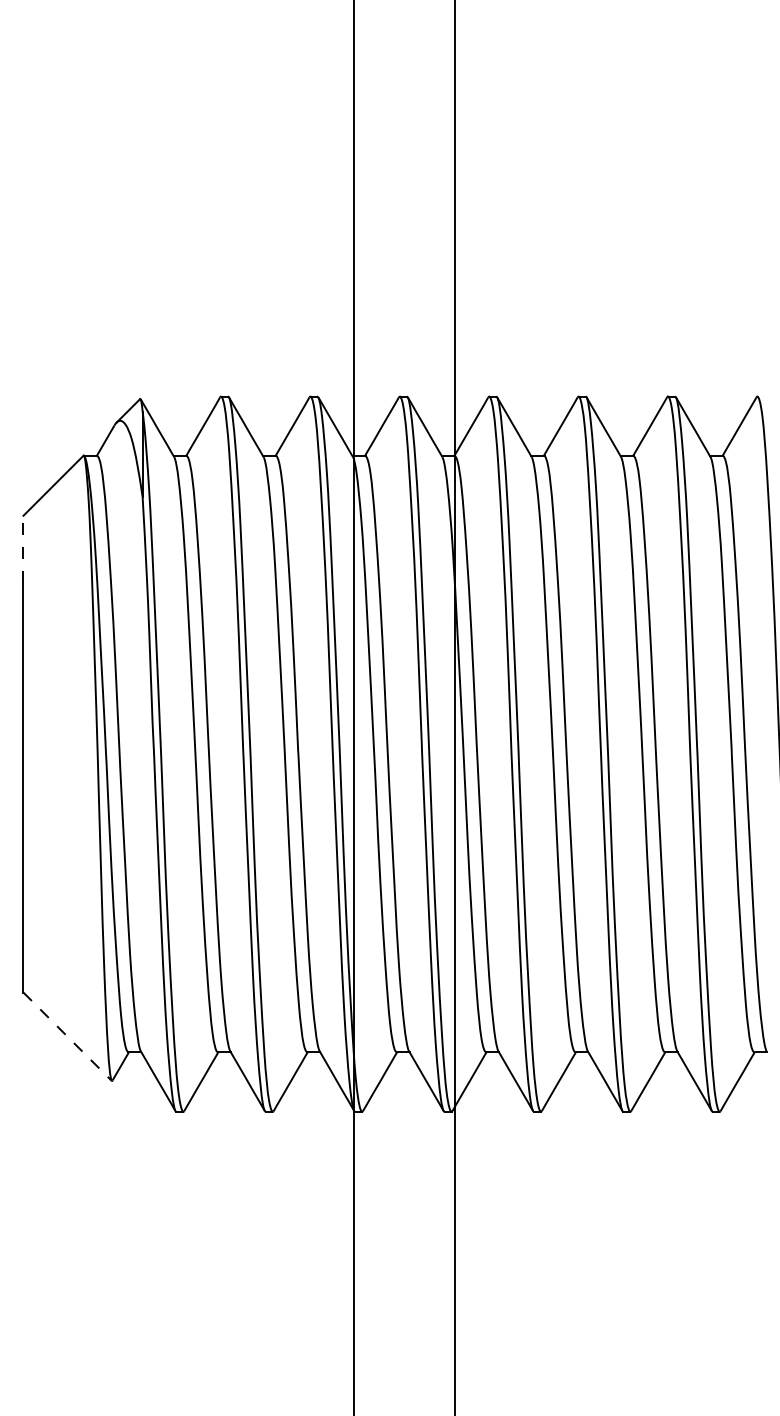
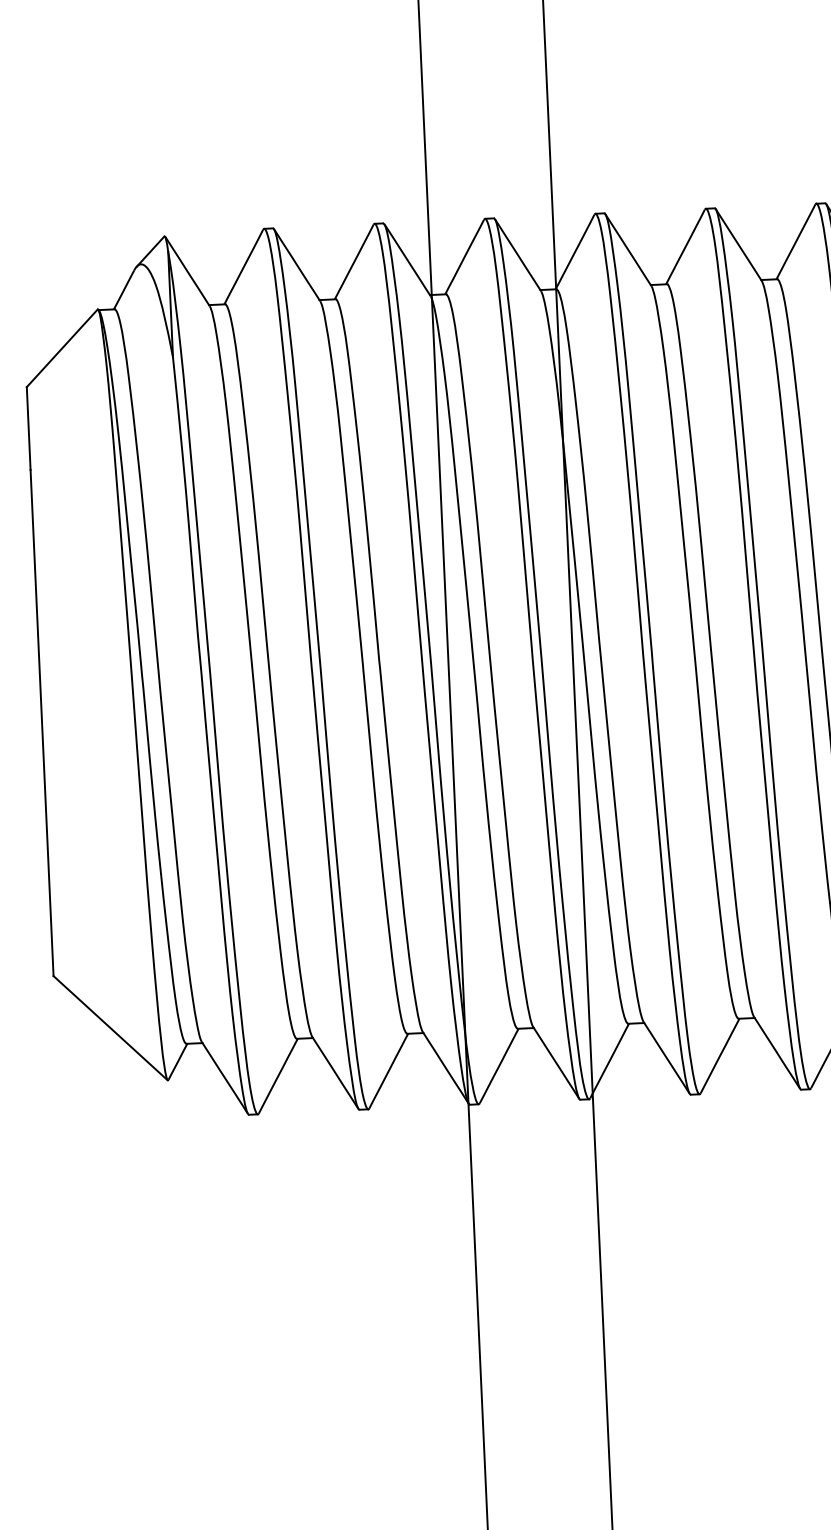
line: (23, 549) -> (28, 428), dashed -> solid
line: (67, 1037) -> (110, 1029), dashed -> solid

